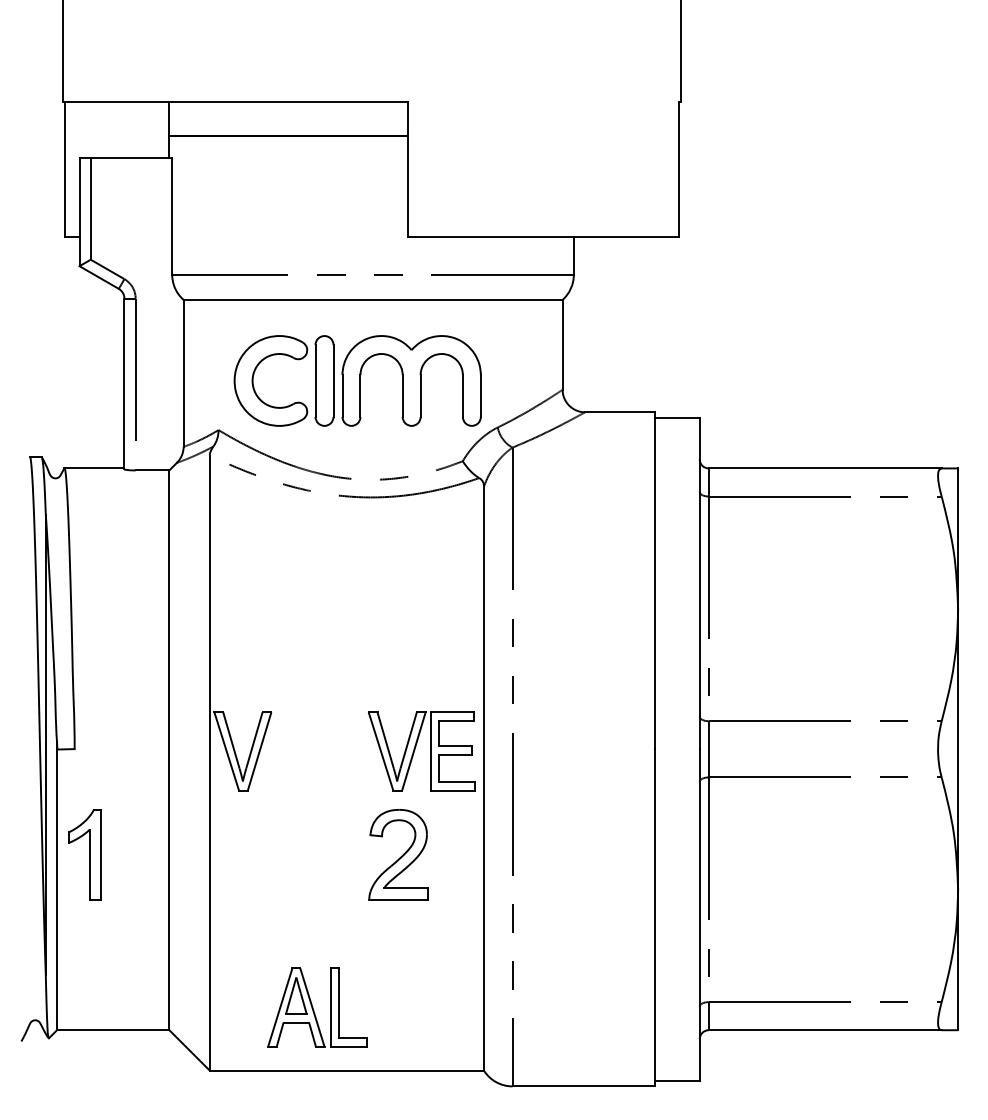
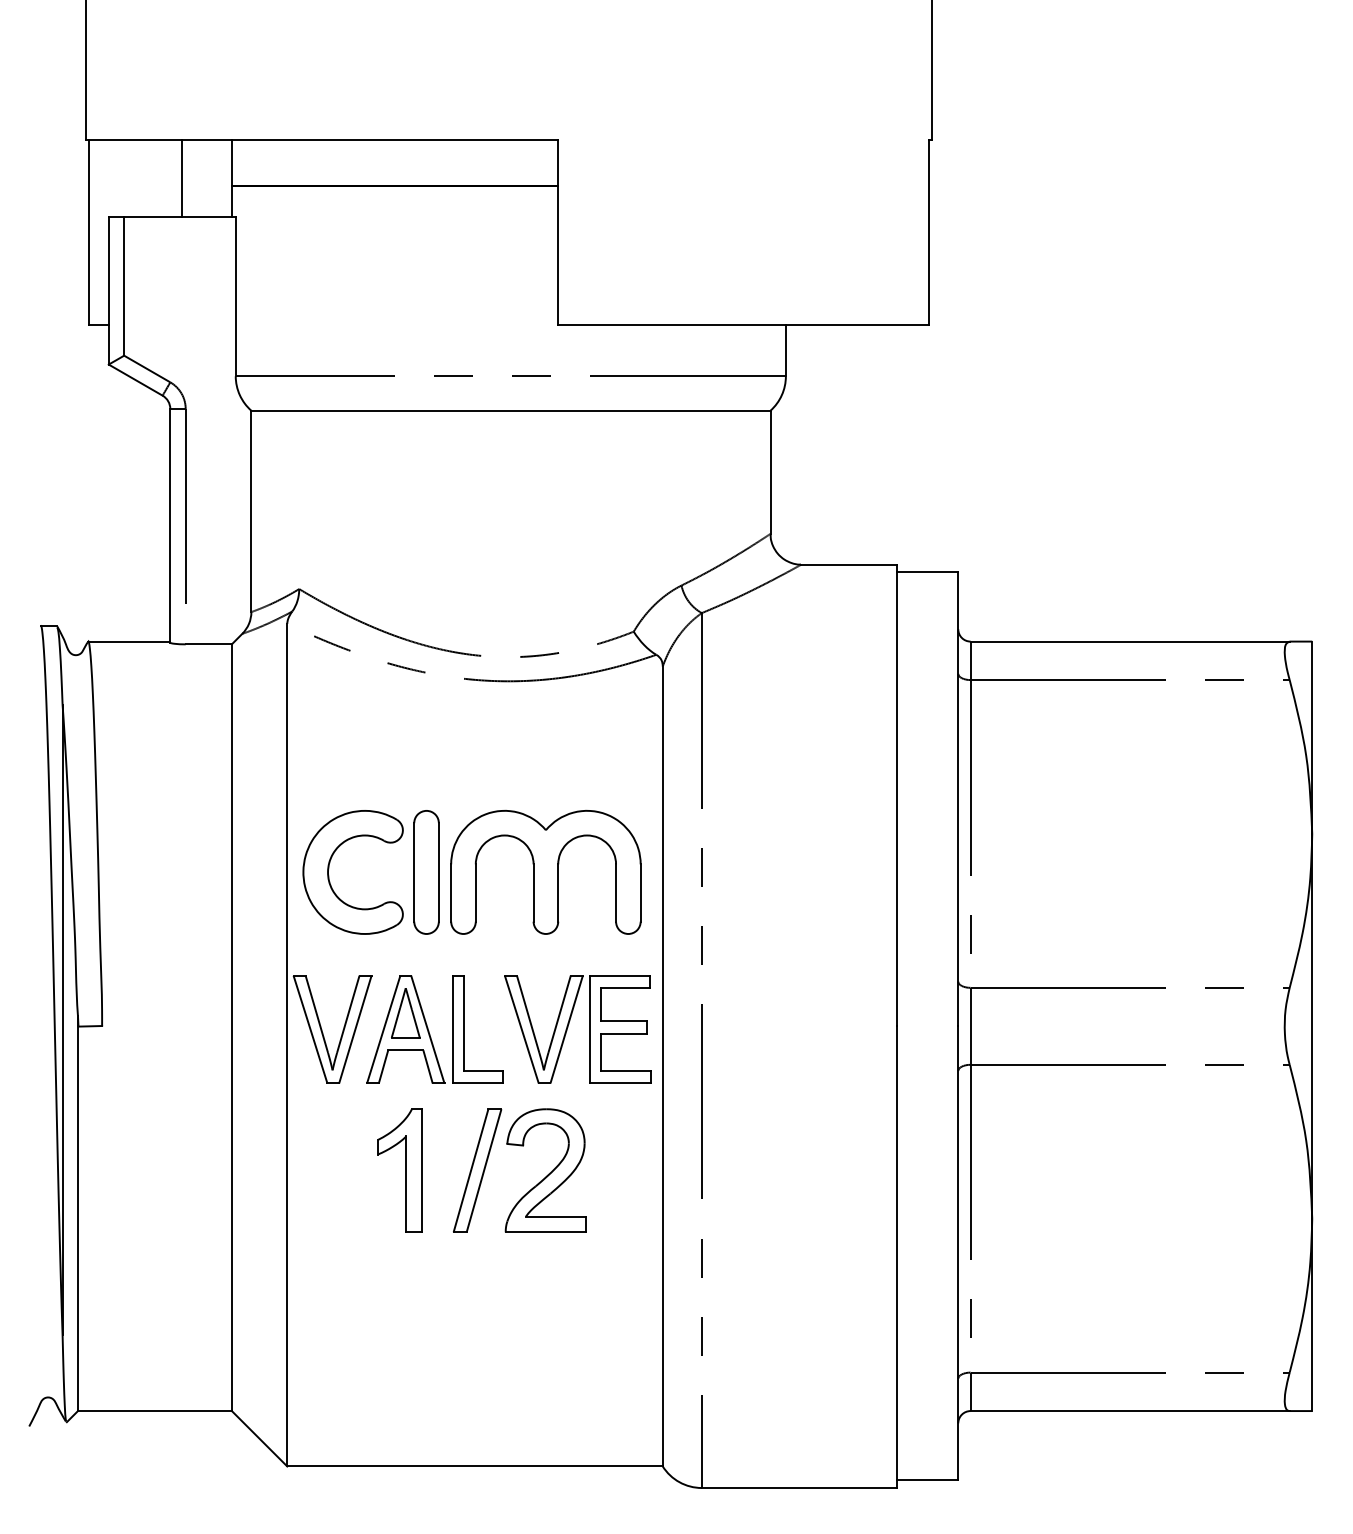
line: (132, 130) -> (181, 178), added
part: (357, 380) -> (471, 871), moved
part: (84, 854) -> (399, 1170), moved
part: (348, 854) -> (477, 1170), added
part: (317, 1007) -> (434, 1029), moved

